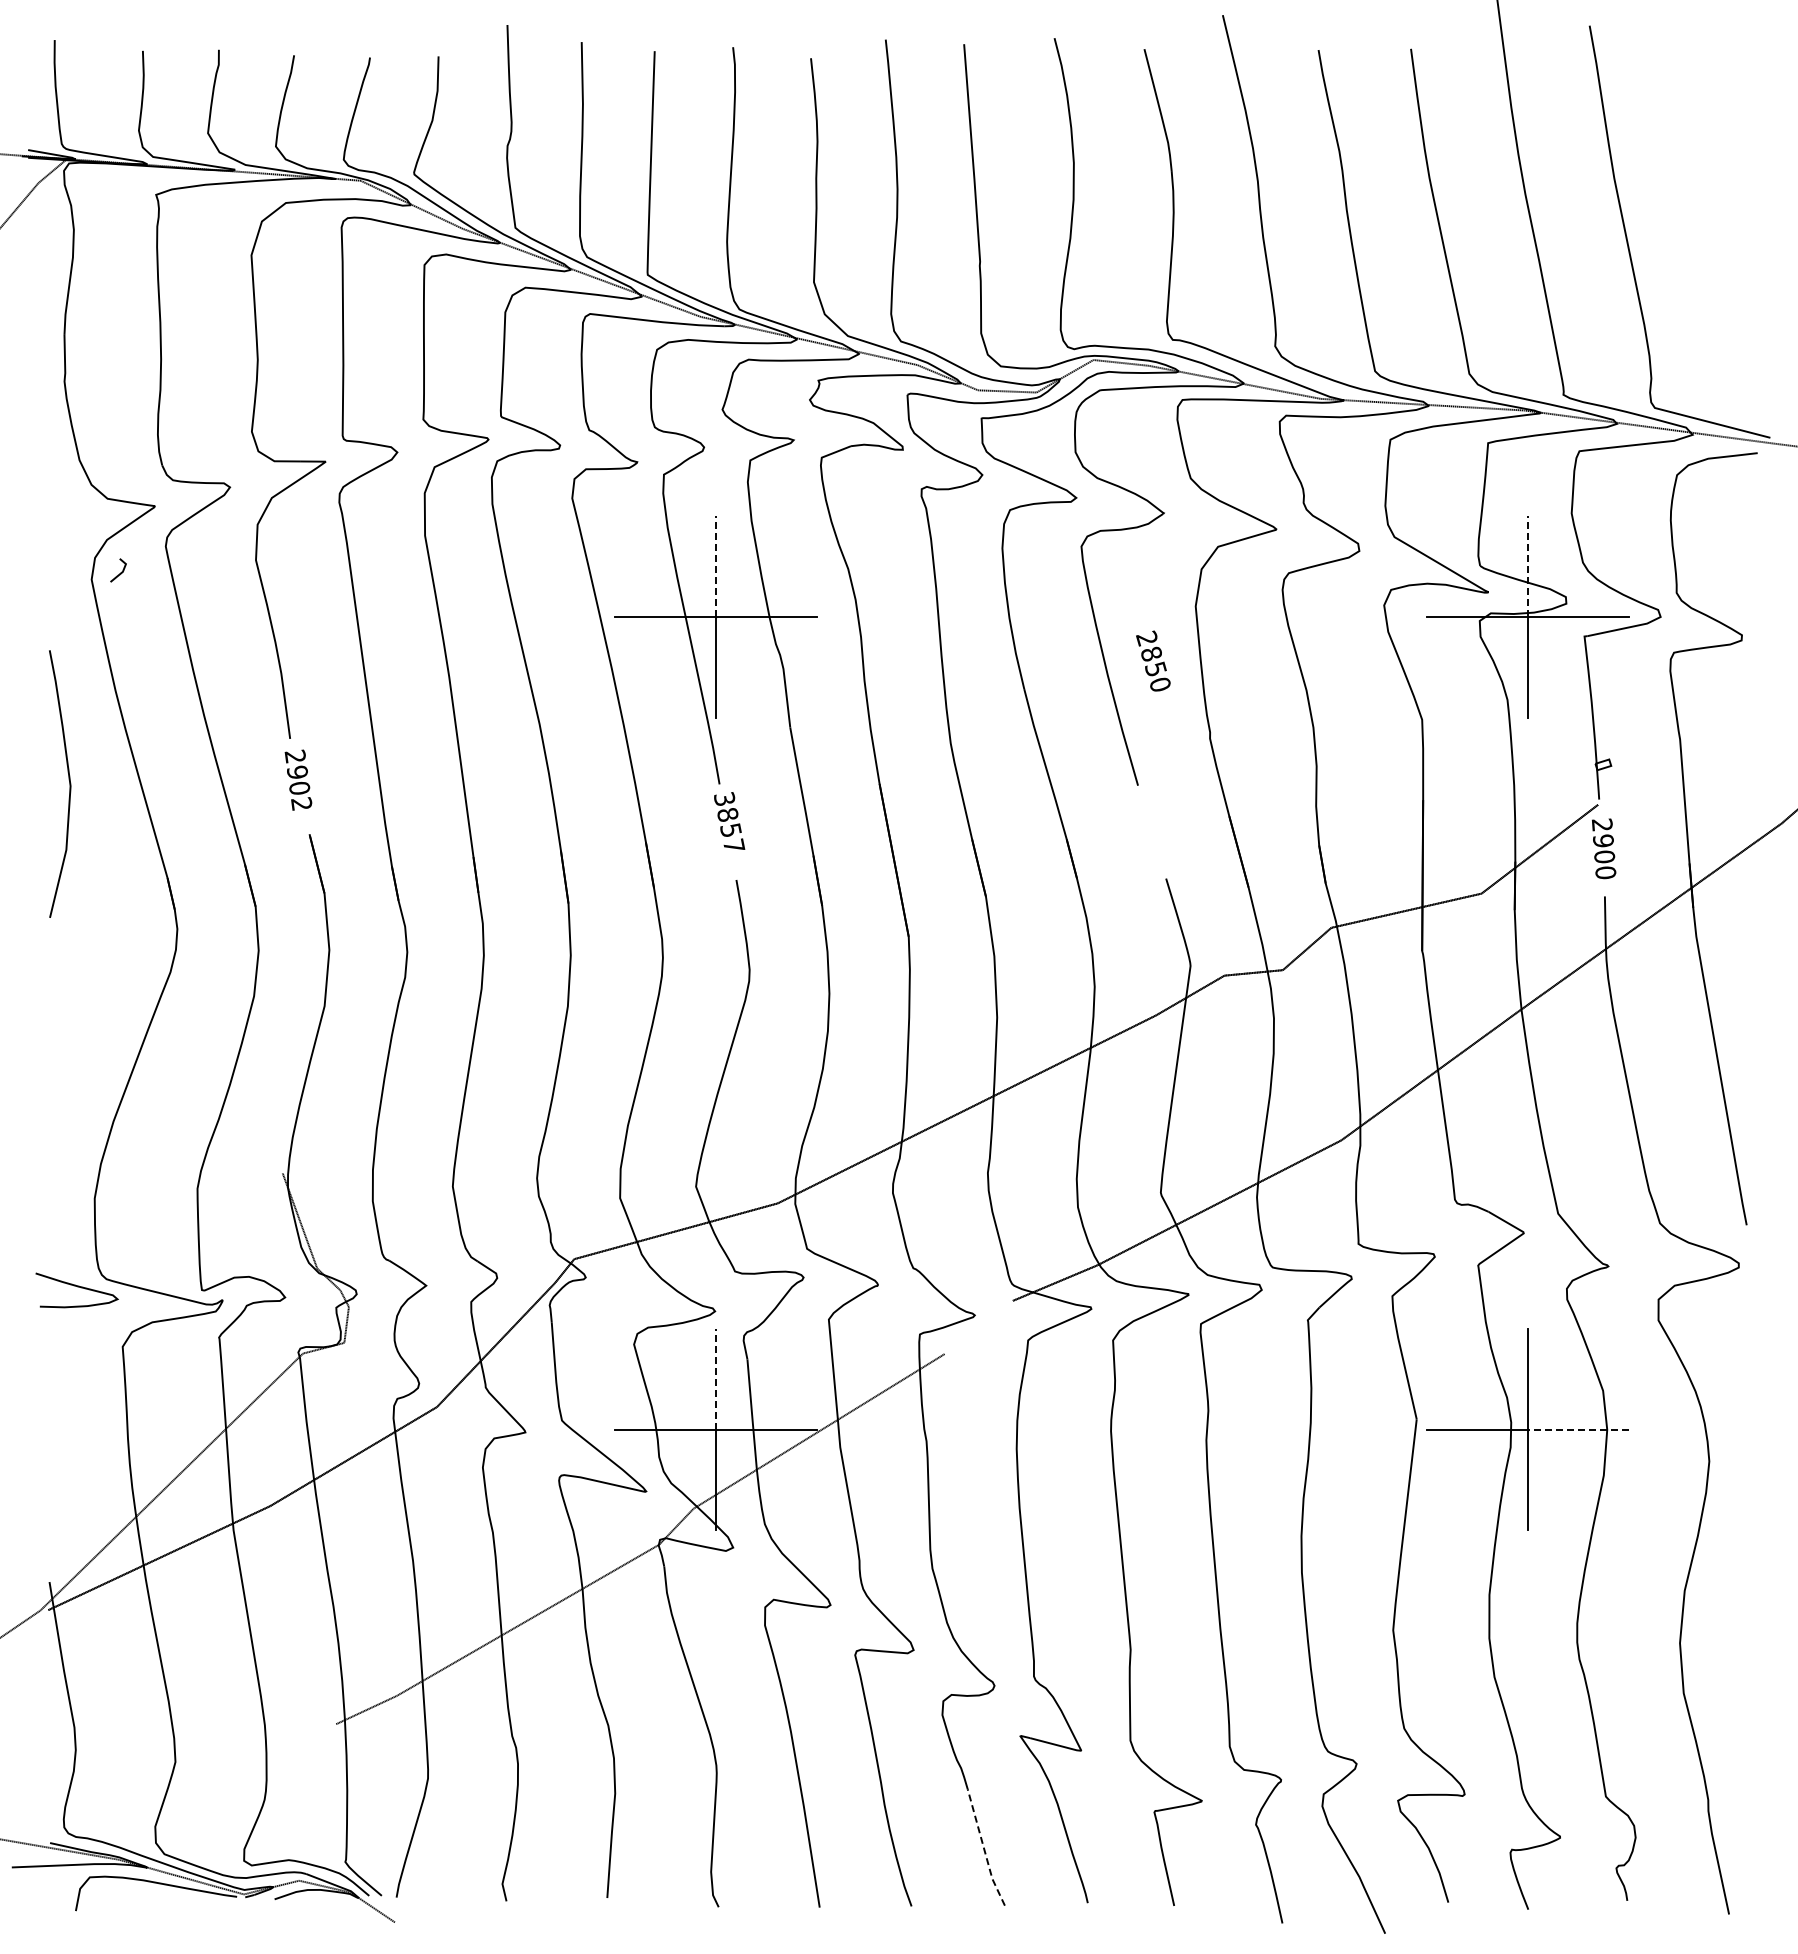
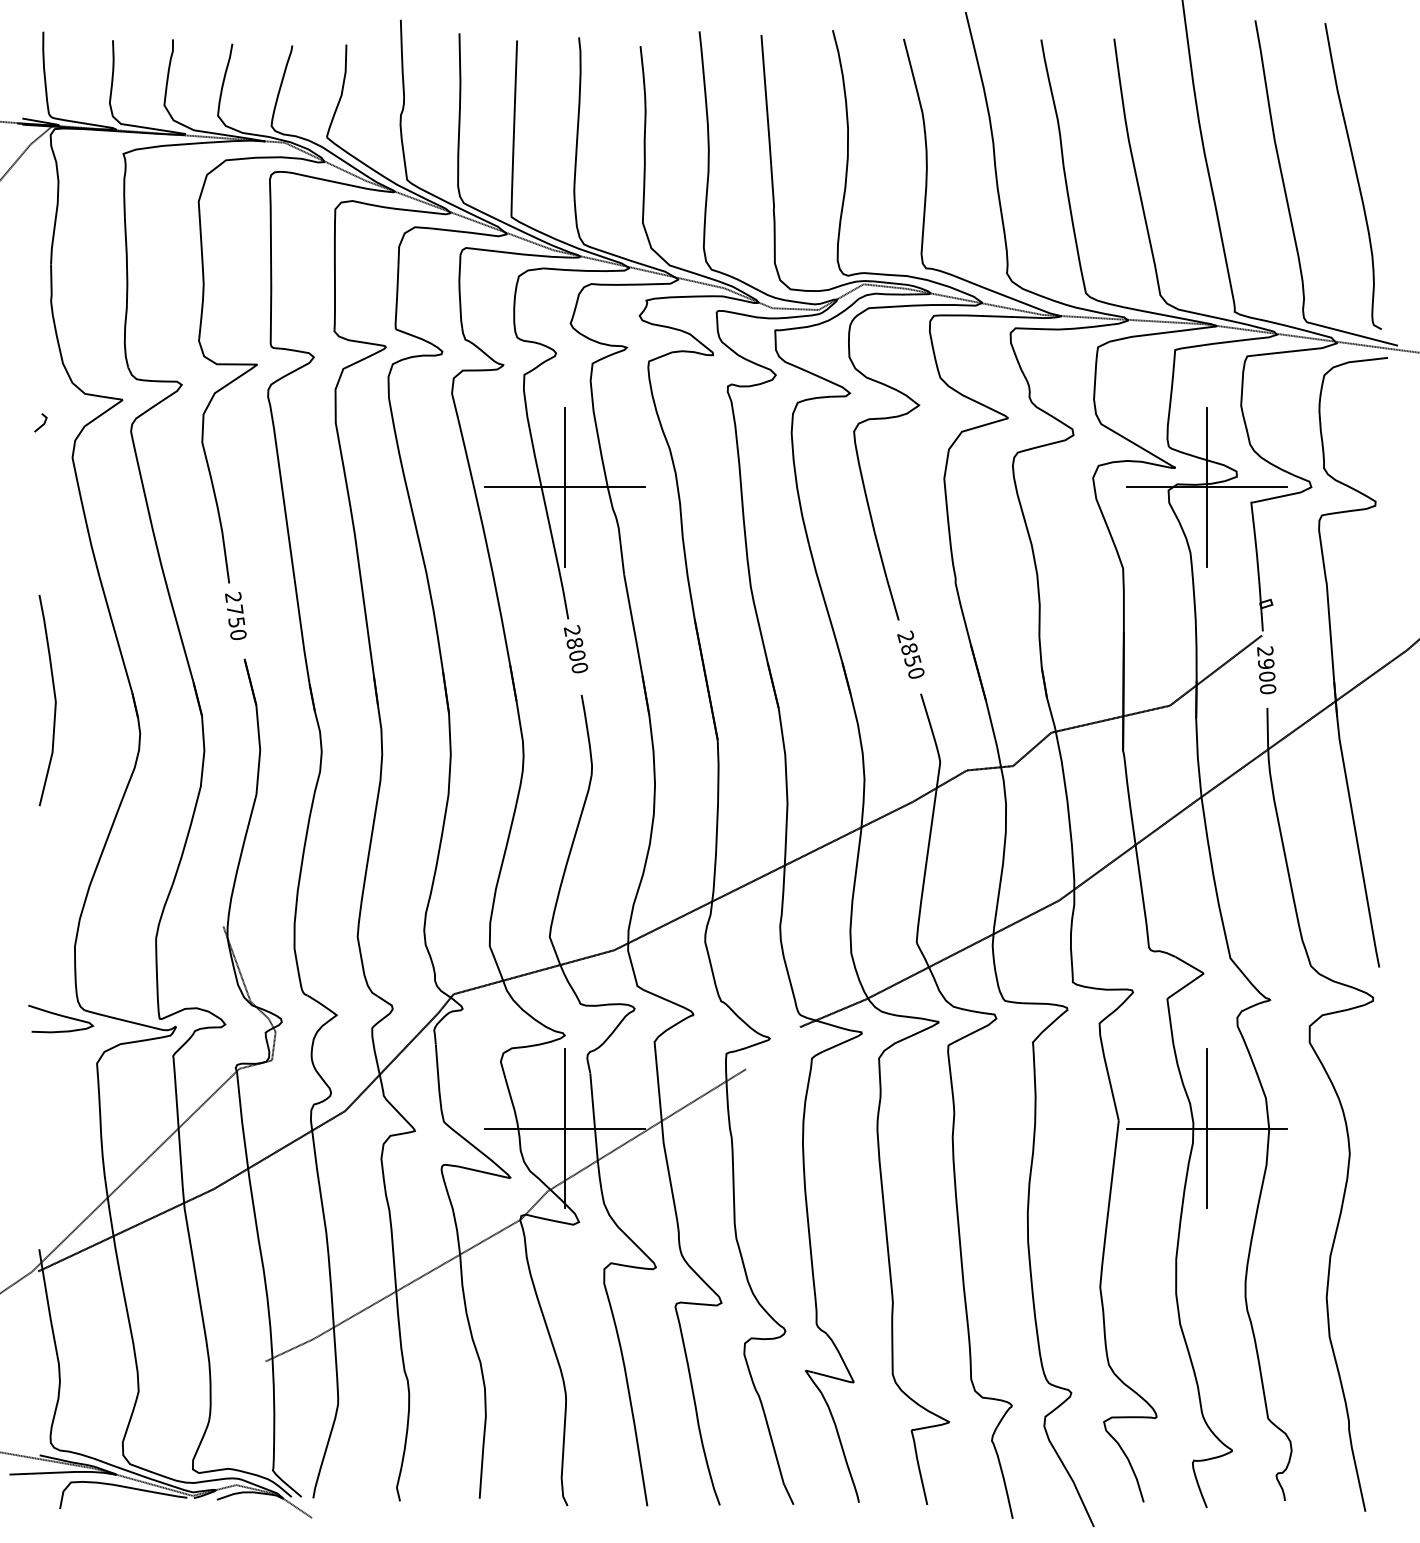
curve: (1717, 223) -> (1356, 176), added
line: (715, 566) -> (565, 447), dashed -> solid
line: (1528, 566) -> (1207, 447), dashed -> solid
line: (120, 572) -> (42, 424), moved
text: (1153, 660) -> (910, 654), moved
curve: (68, 779) -> (54, 696), moved
text: (299, 787) -> (236, 621), 2902 -> 2750
text: (729, 821) -> (576, 648), 3857 -> 2800
line: (715, 1378) -> (565, 1088), dashed -> solid
line: (1578, 1429) -> (1246, 1128), dashed -> solid
line: (984, 1848) -> (777, 1459), dashed -> solid

